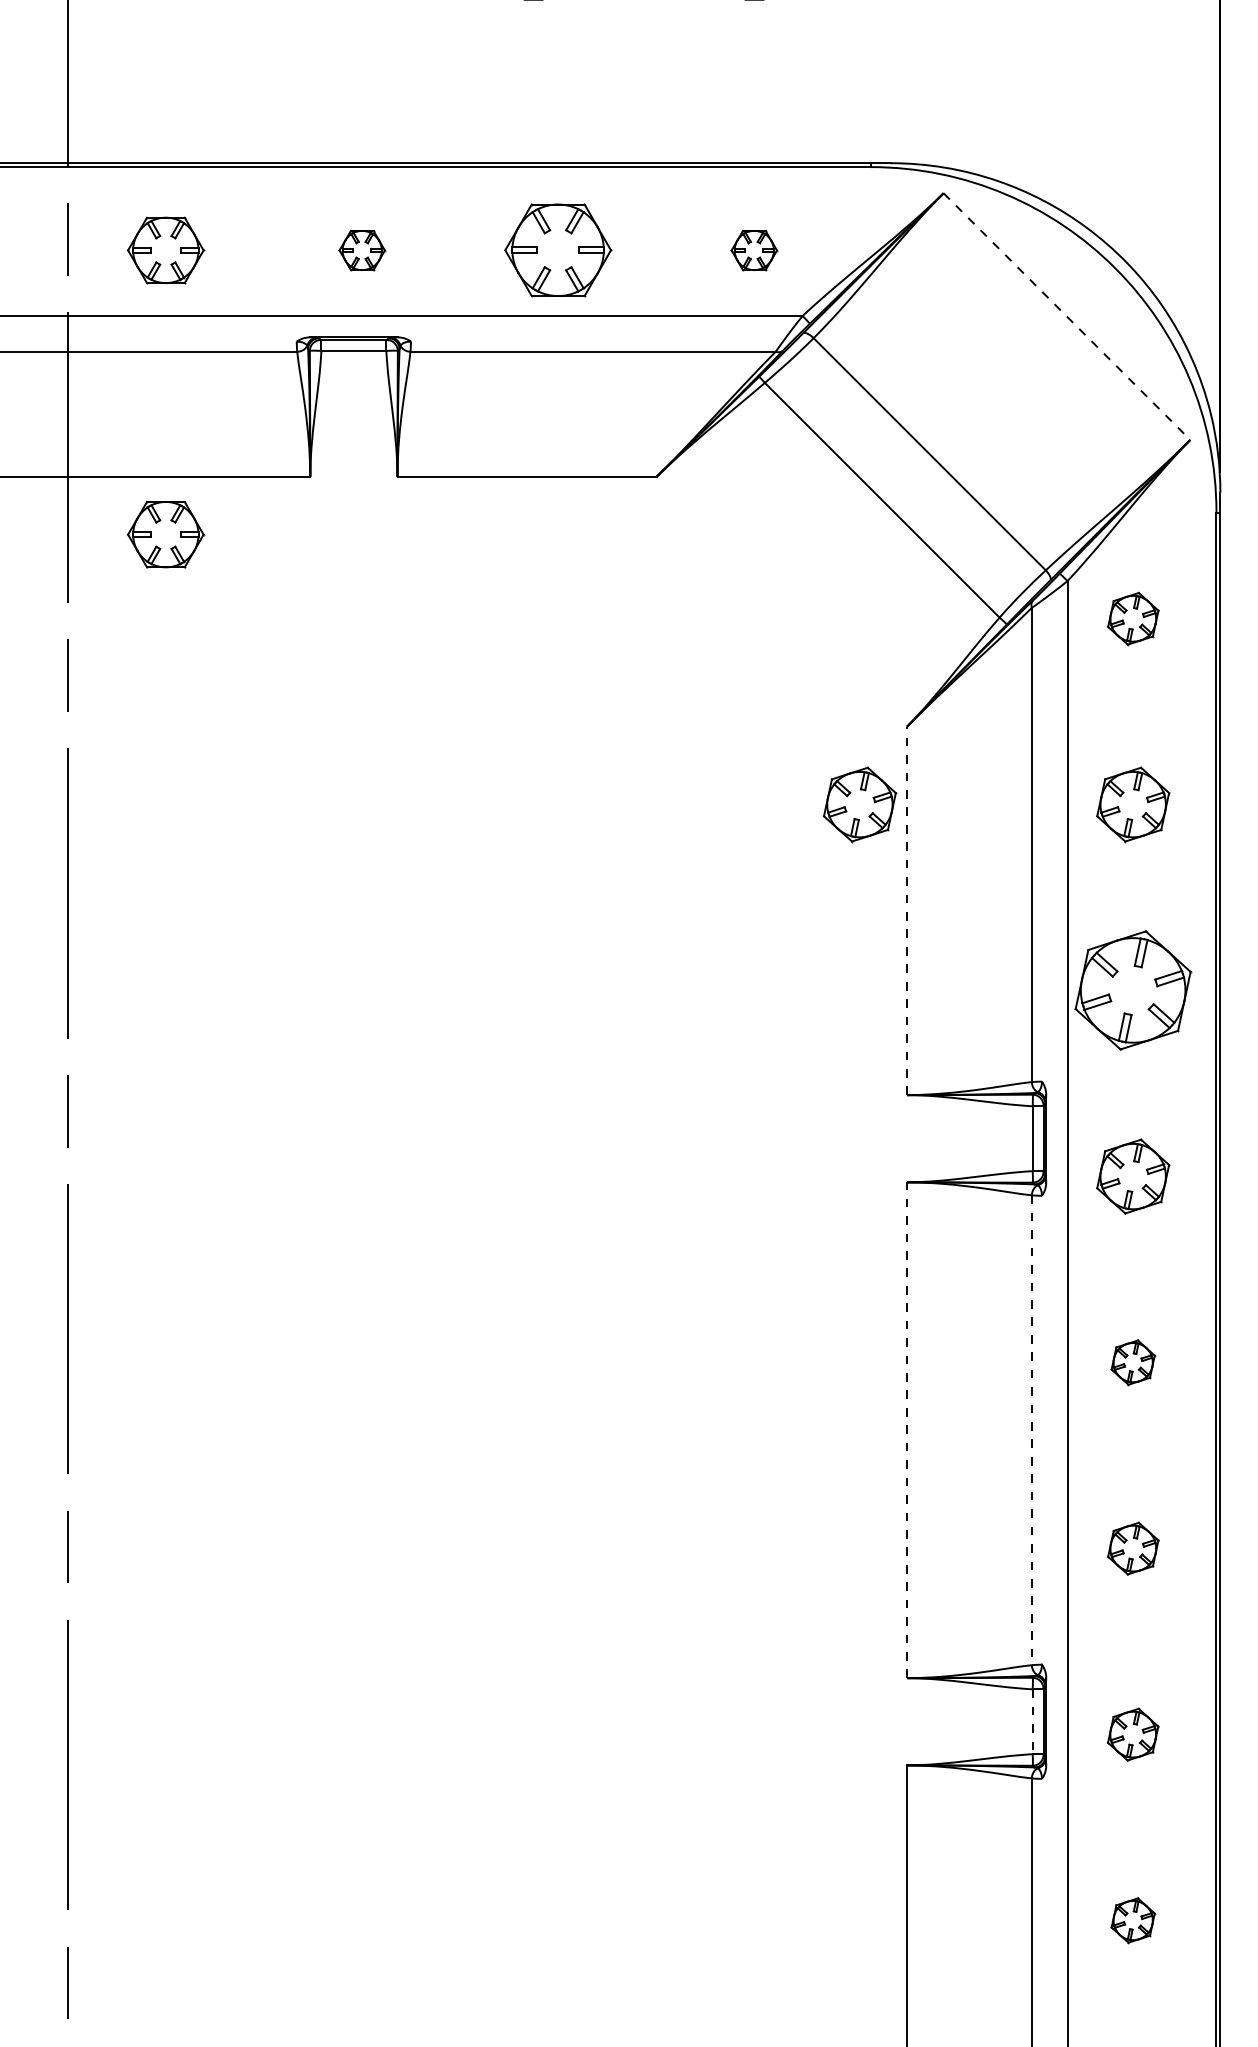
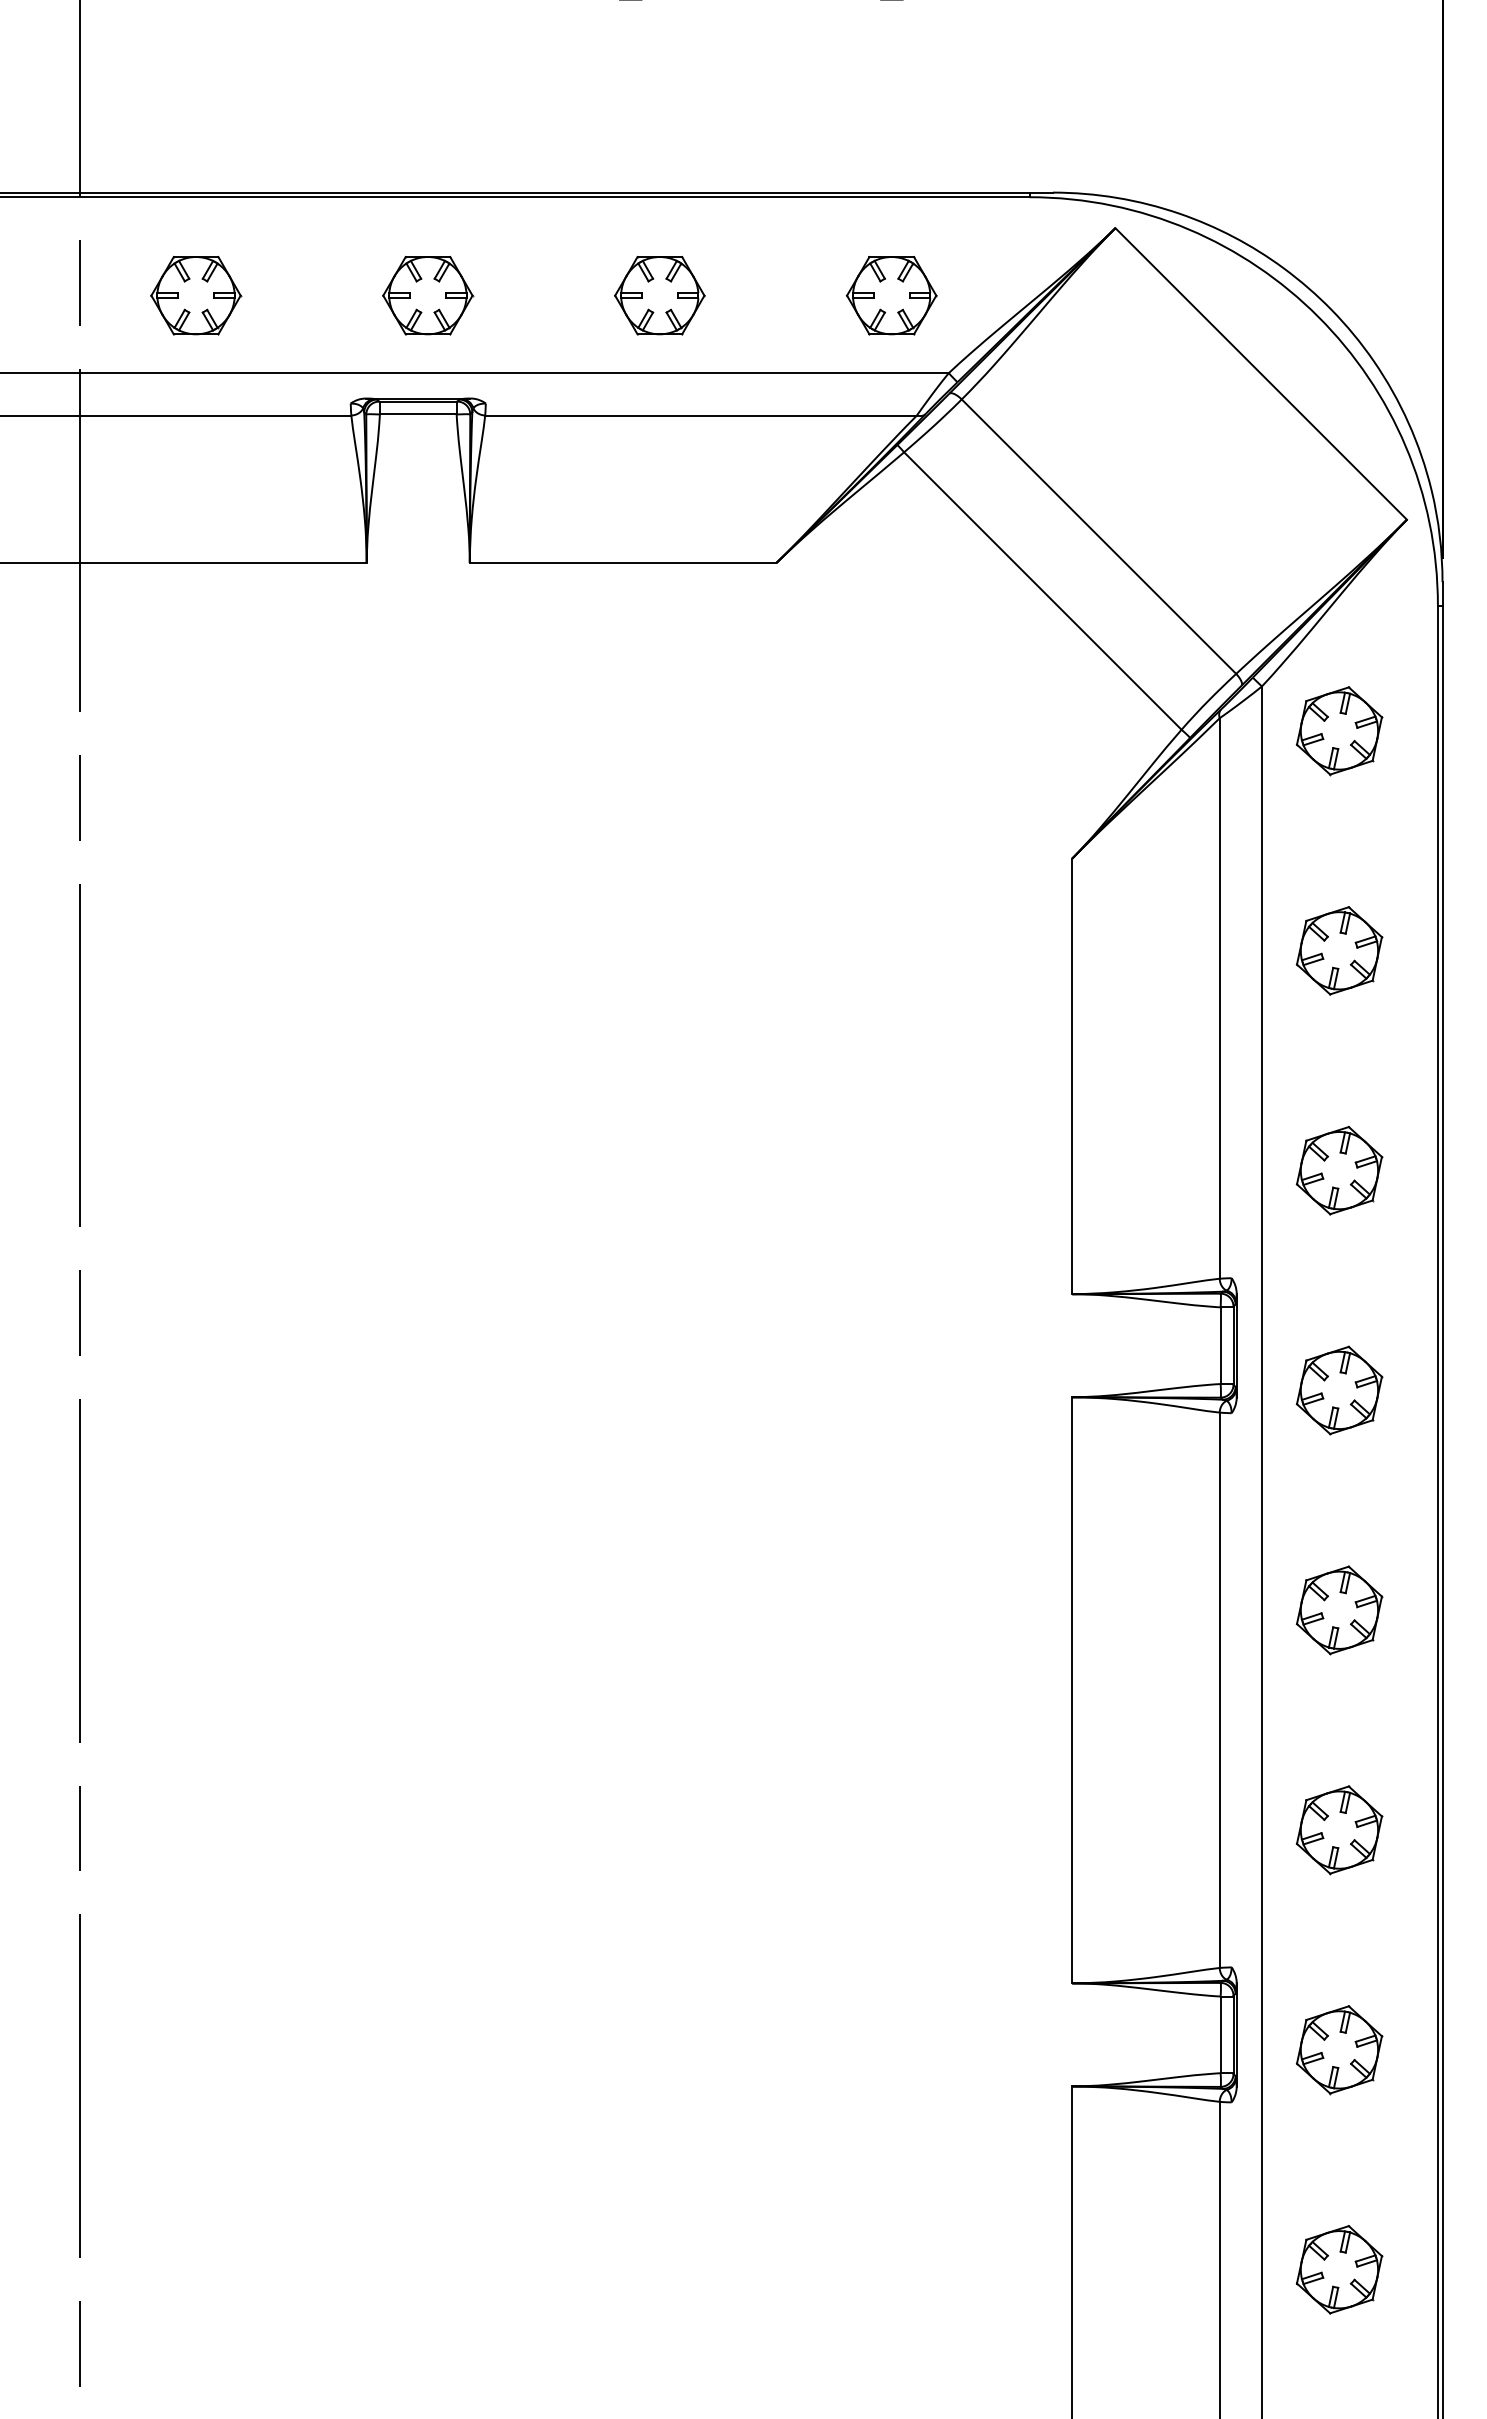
part: (362, 250) -> (428, 295), size x1.67
part: (557, 250) -> (659, 295), size x0.71
part: (754, 250) -> (891, 295), size x1.67
line: (1067, 317) -> (1261, 374), dashed -> solid
part: (166, 534) -> (196, 631), removed
part: (1133, 619) -> (1339, 731), size x1.43
part: (859, 804) -> (1016, 950), removed
line: (907, 910) -> (1072, 1076), dashed -> solid
part: (1133, 990) -> (1339, 1170), size x0.62
part: (1133, 1362) -> (1339, 1610), size x1.67
line: (907, 1429) -> (1072, 1689), dashed -> solid
line: (1031, 1430) -> (1219, 1690), dashed -> solid
part: (1133, 1548) -> (1339, 1830), size x1.43
line: (1032, 1722) -> (1220, 2035), dashed -> solid
part: (1133, 1734) -> (1339, 2050), size x1.43
part: (1133, 1920) -> (1339, 2269), size x1.67

